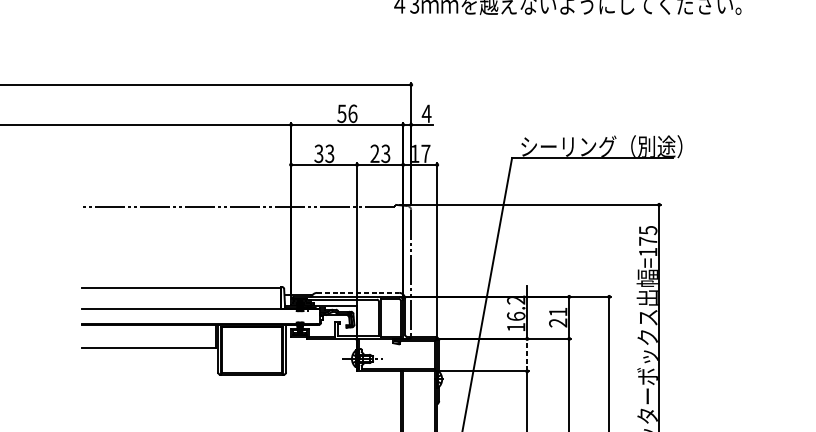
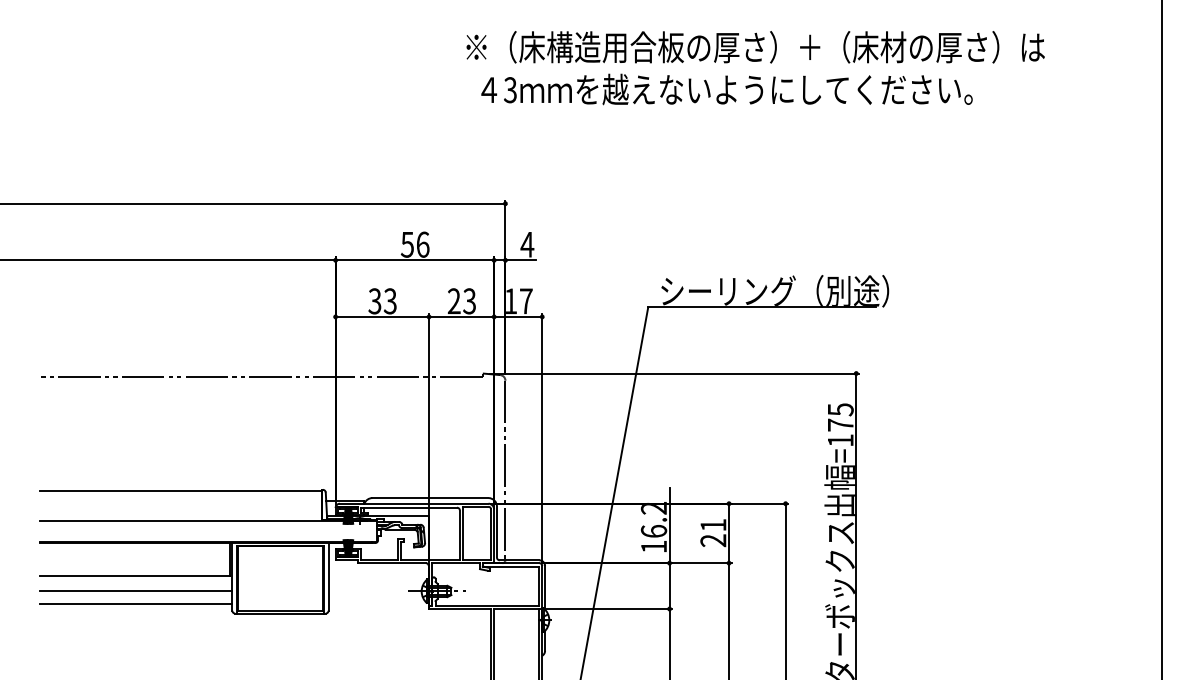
line: (358, 293) -> (430, 498), dashed -> solid
line: (527, 355) -> (669, 586), dashed -> solid
line: (150, 358) -> (136, 591), added
line: (150, 367) -> (136, 603), added

